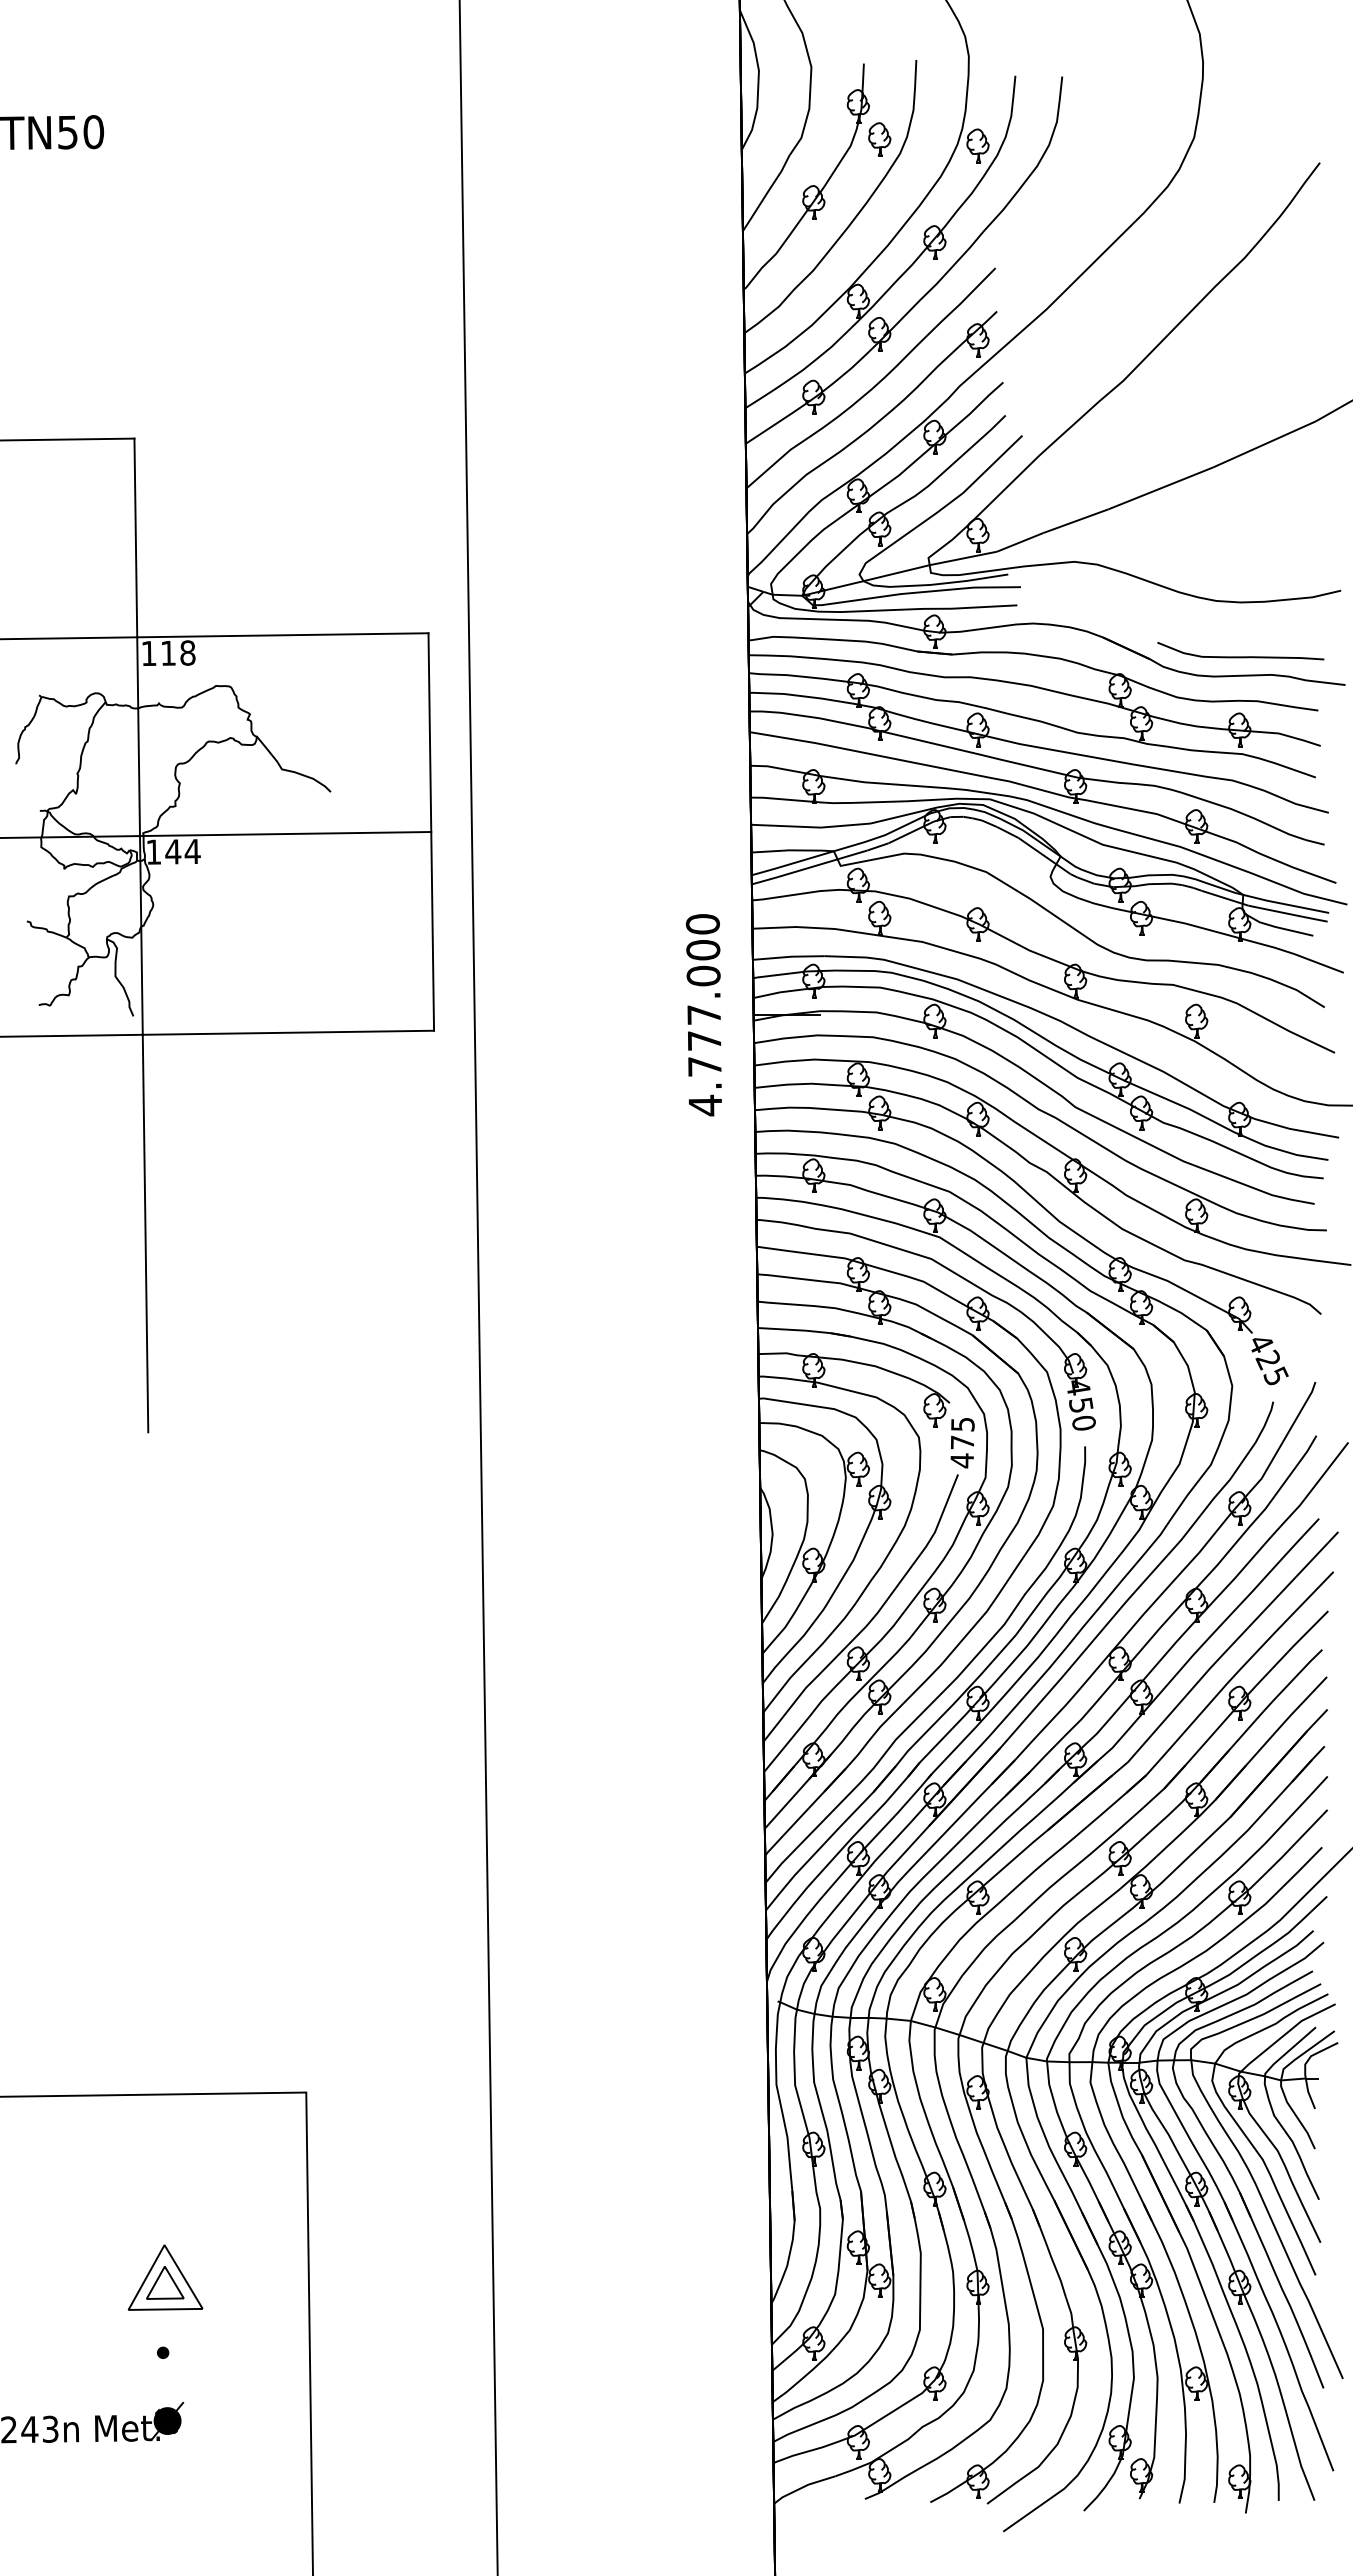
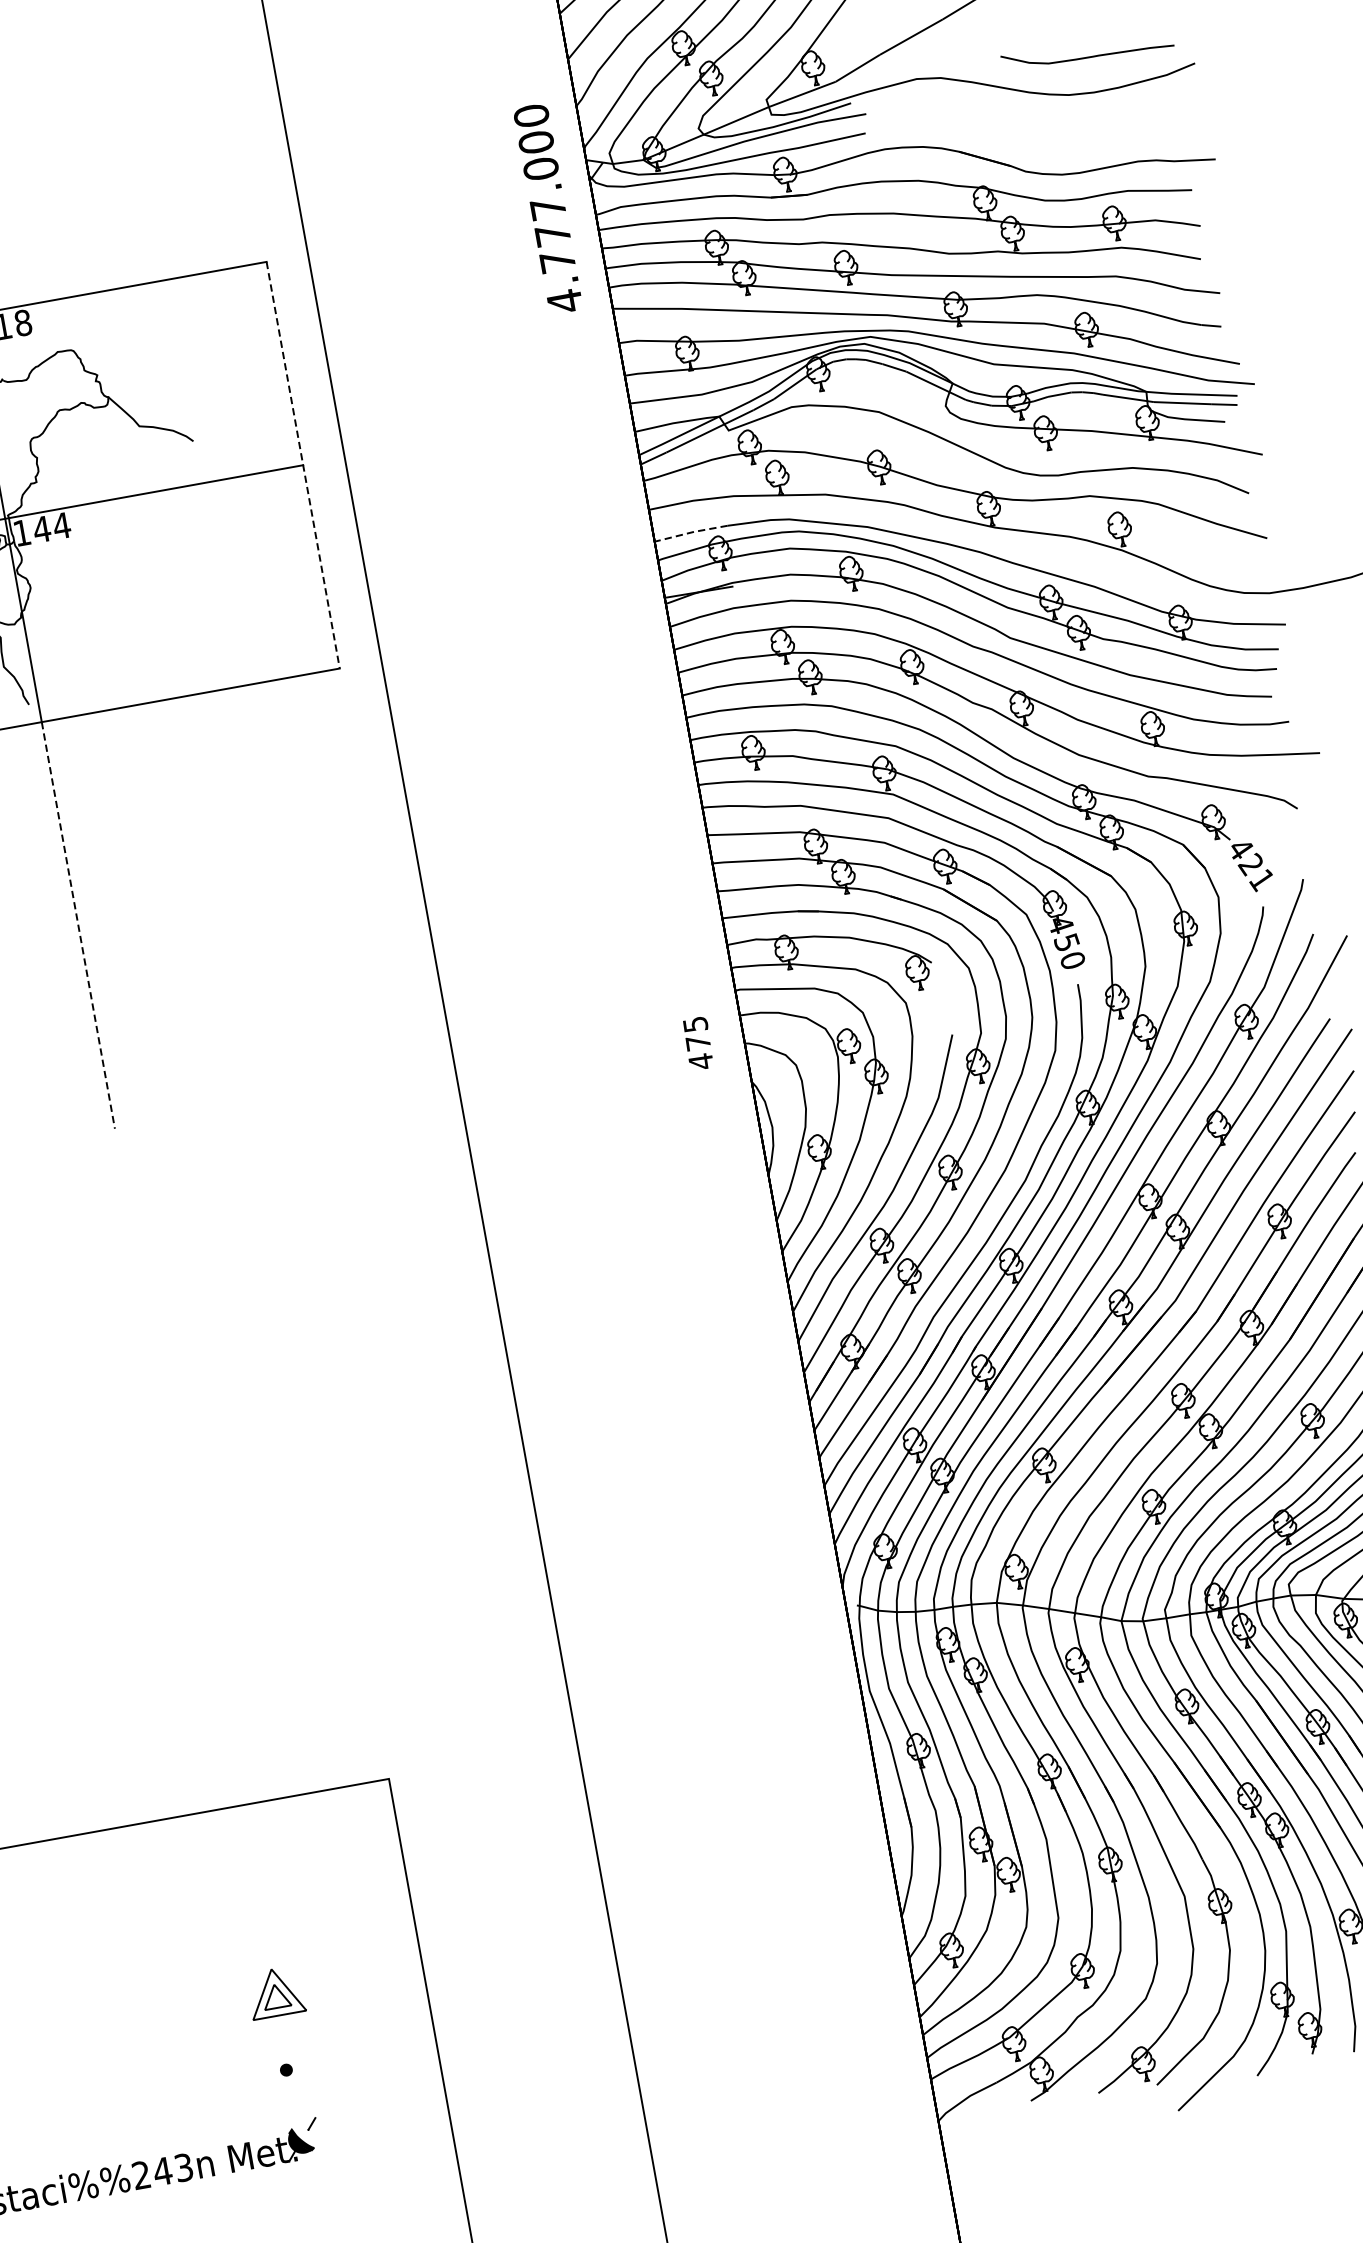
curve: (1240, 656) -> (1088, 56), moved
line: (431, 832) -> (303, 465), solid -> dashed
line: (789, 956) -> (691, 532), solid -> dashed
text: (703, 1015) -> (547, 209), moved
line: (145, 1233) -> (78, 925), solid -> dashed
text: (1275, 1376) -> (1261, 880), 425 -> 421
text: (962, 1443) -> (698, 1043), moved
part: (165, 2277) -> (276, 1992), size x0.7
fill: (169, 2419) -> (304, 2137), removed

